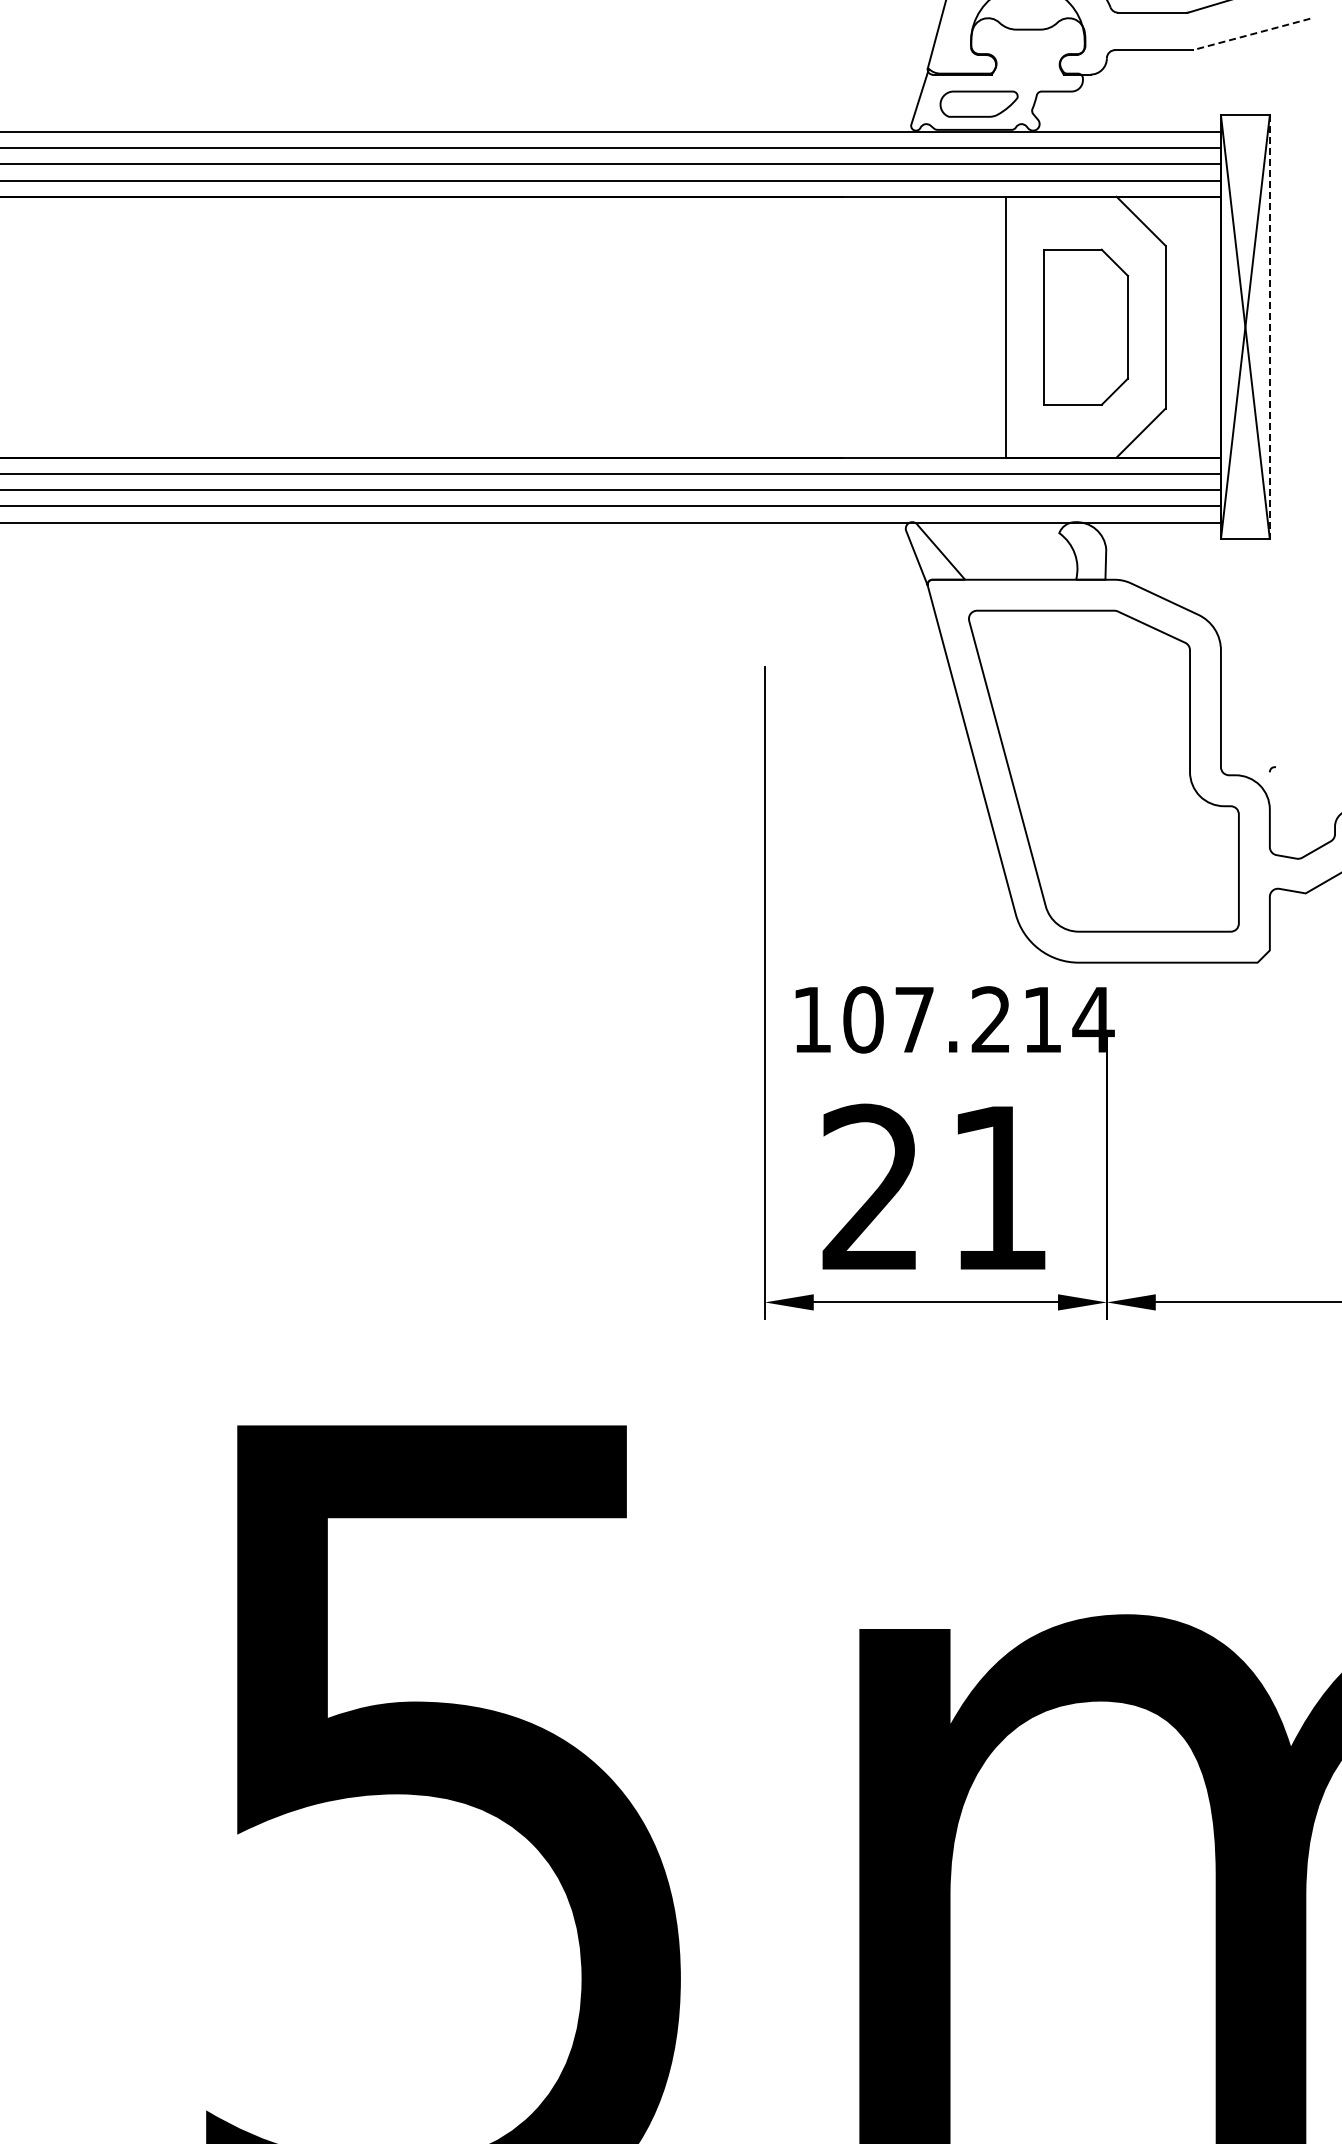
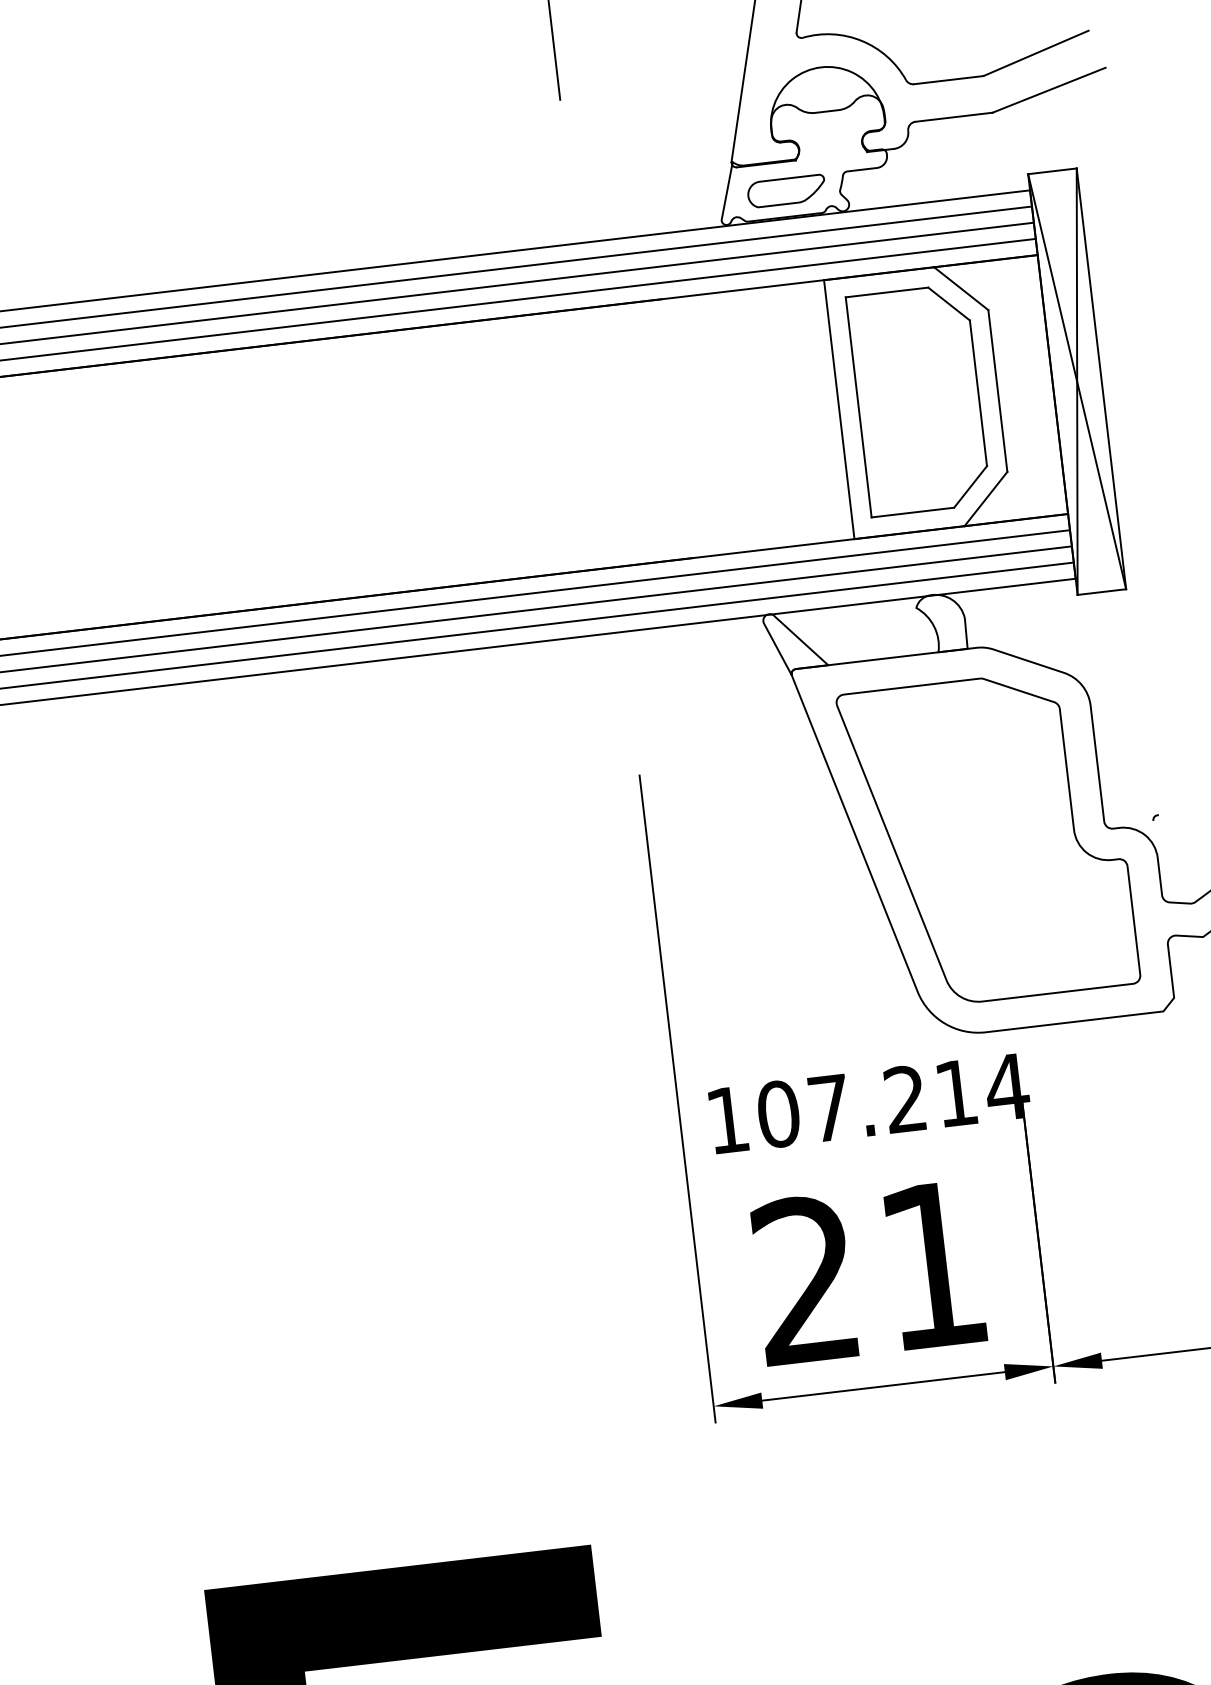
line: (1251, 34) -> (1049, 90), dashed -> solid
part: (1085, 327) -> (918, 400), size x1.43
line: (1269, 327) -> (1101, 379), dashed -> solid

